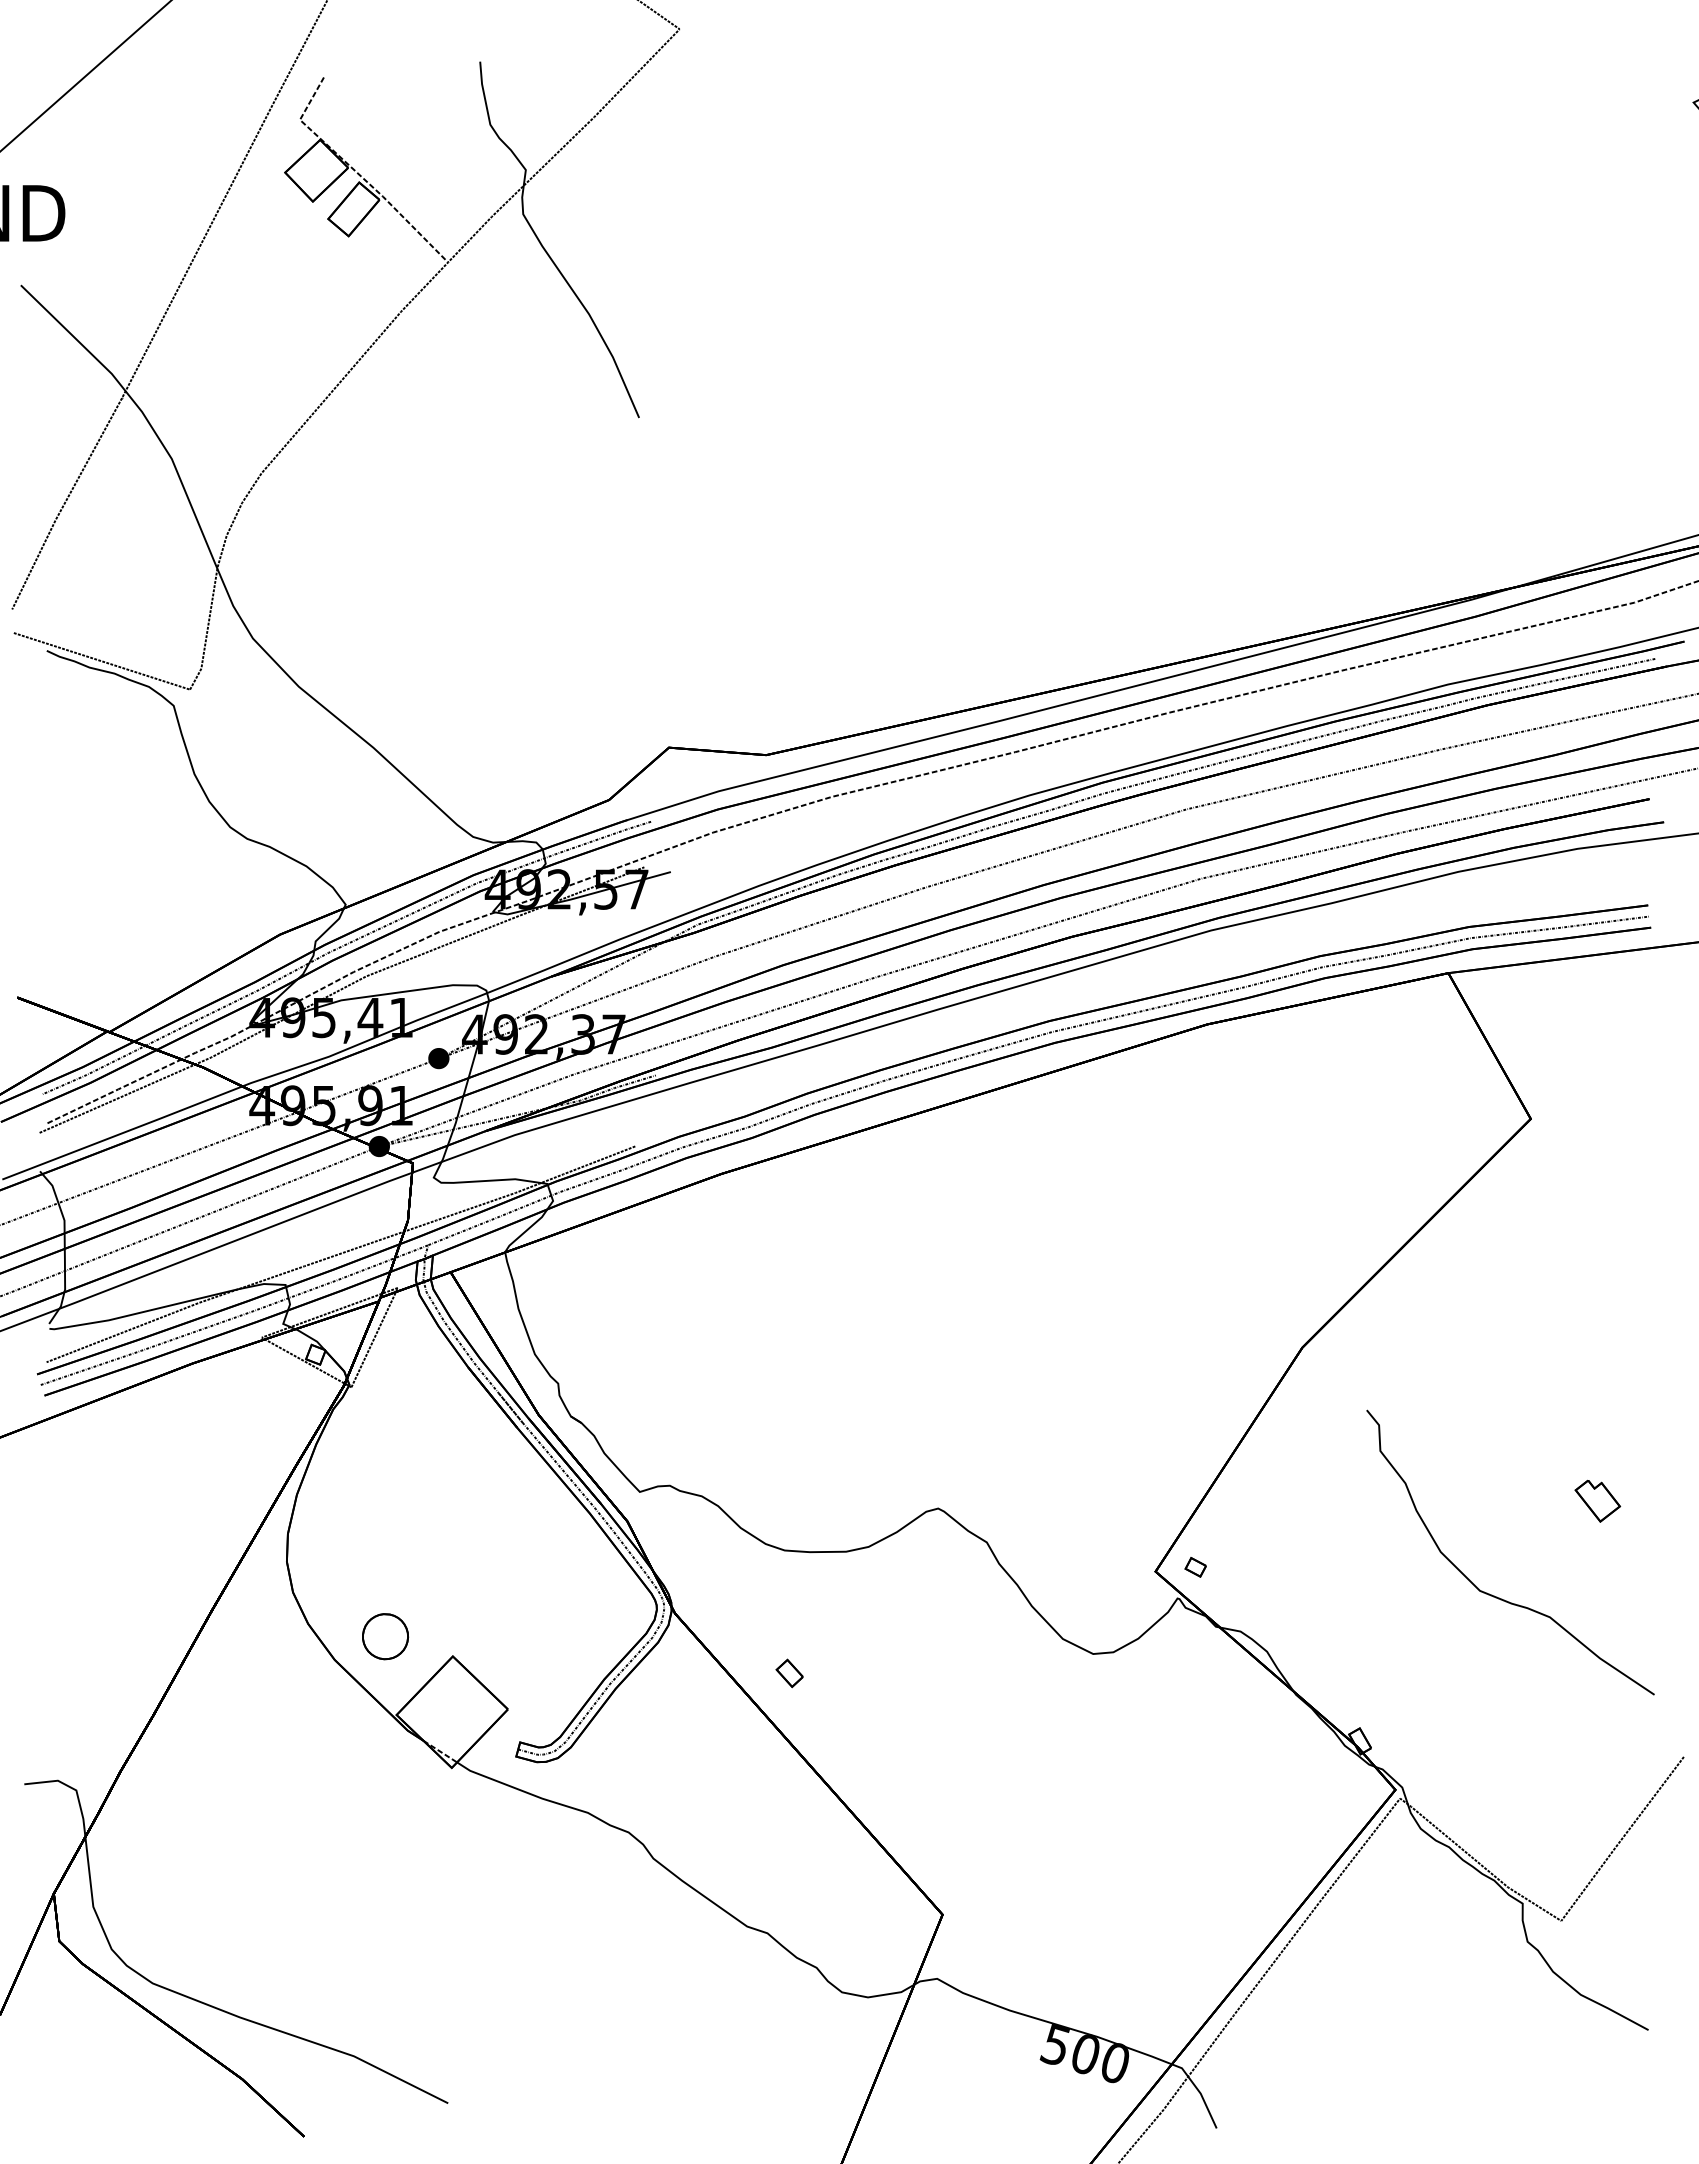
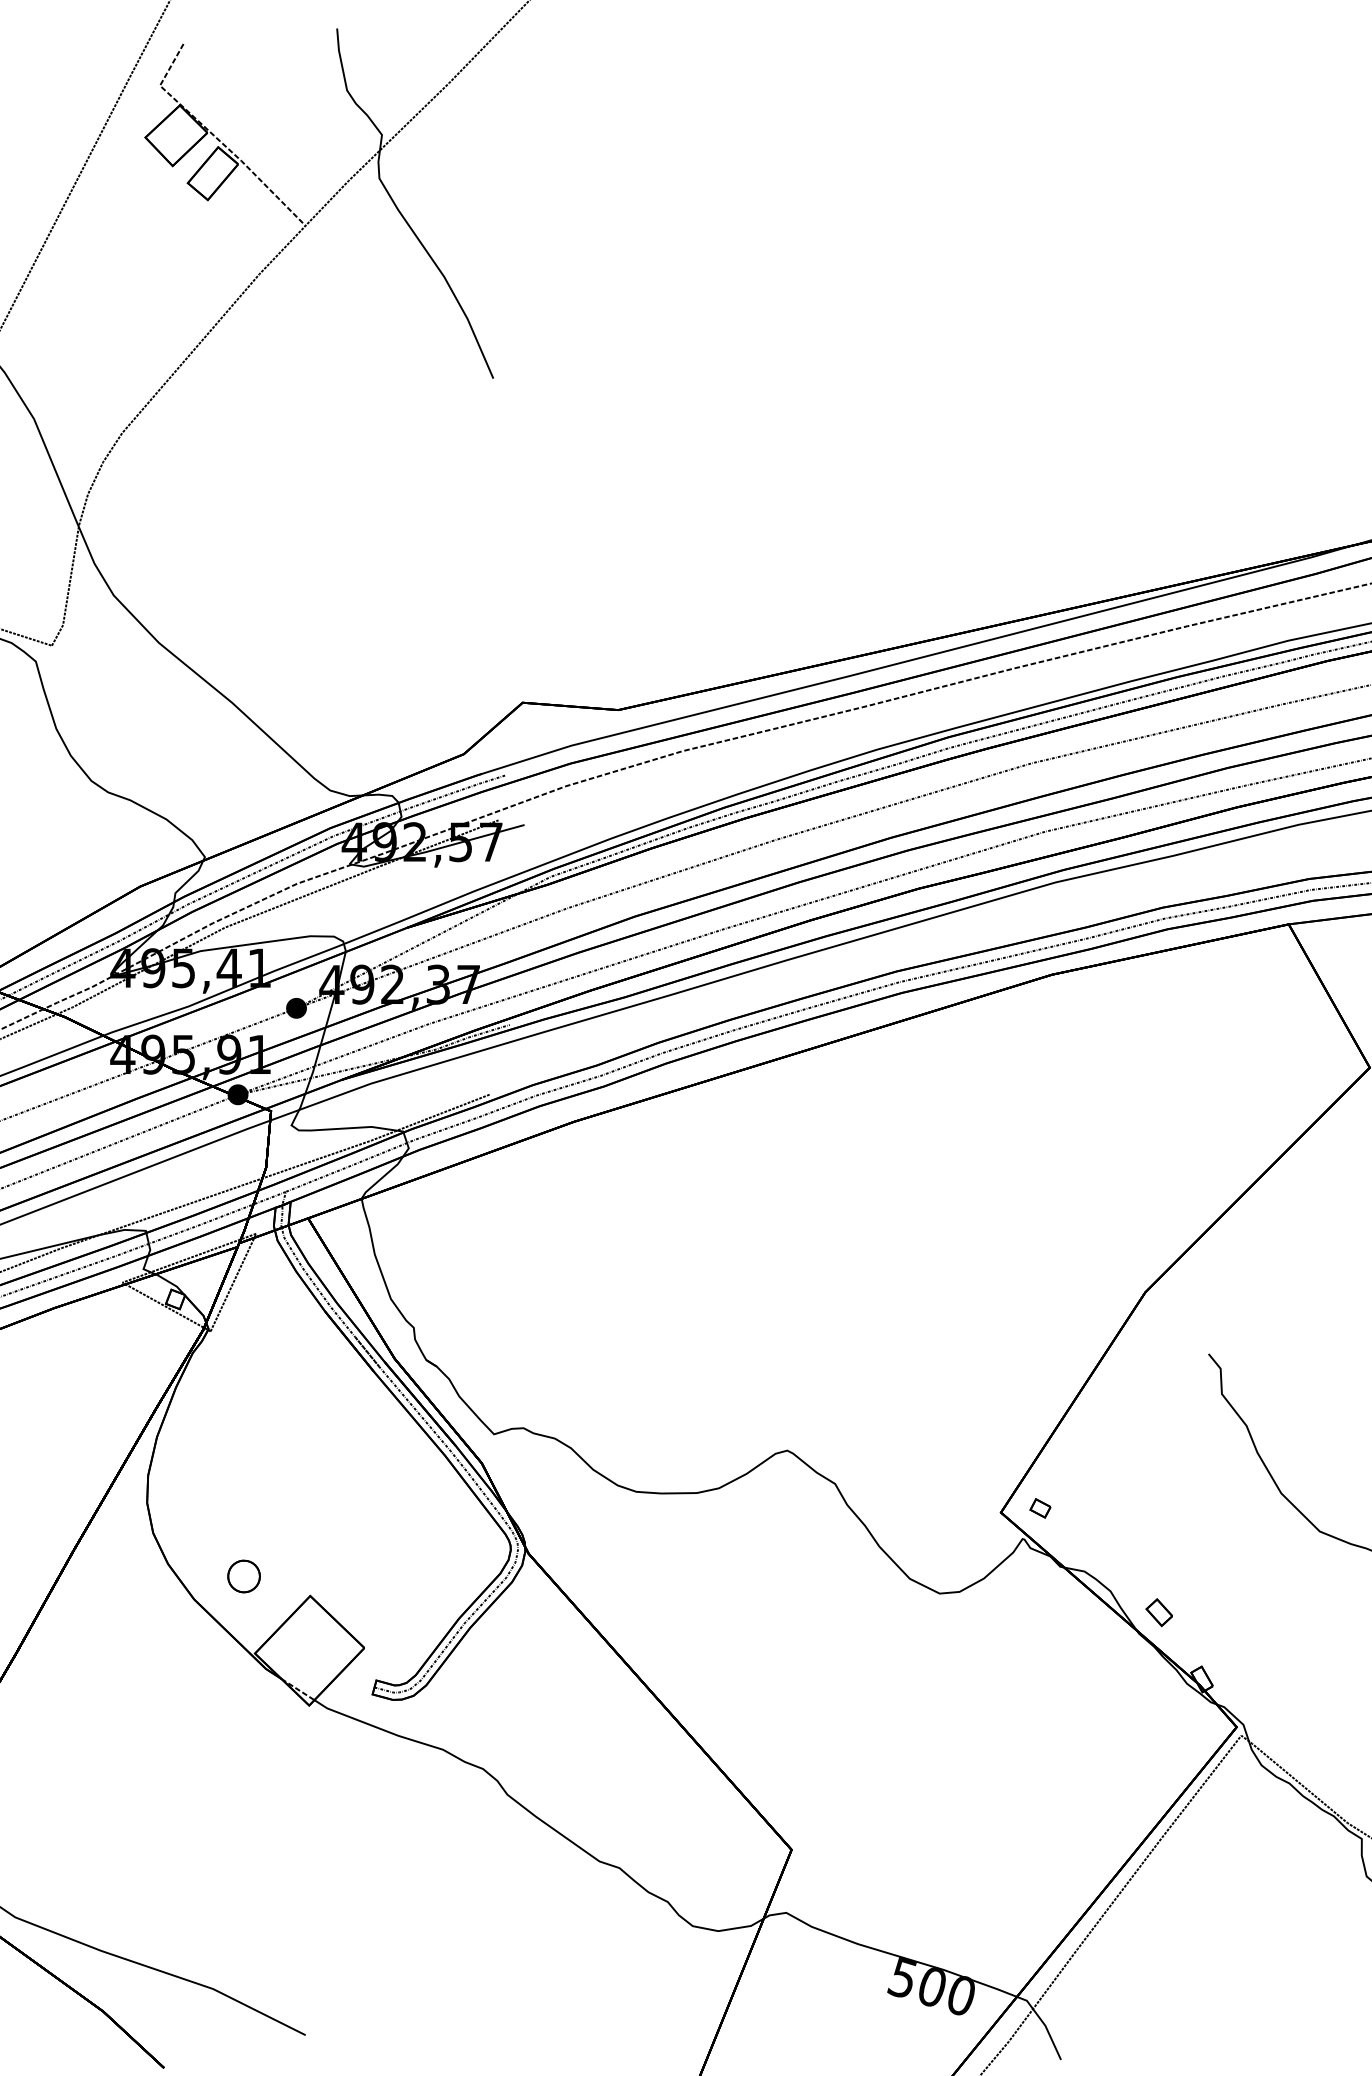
part: (385, 1636) -> (244, 1576), size x0.71
part: (789, 1673) -> (1159, 1612), moved

